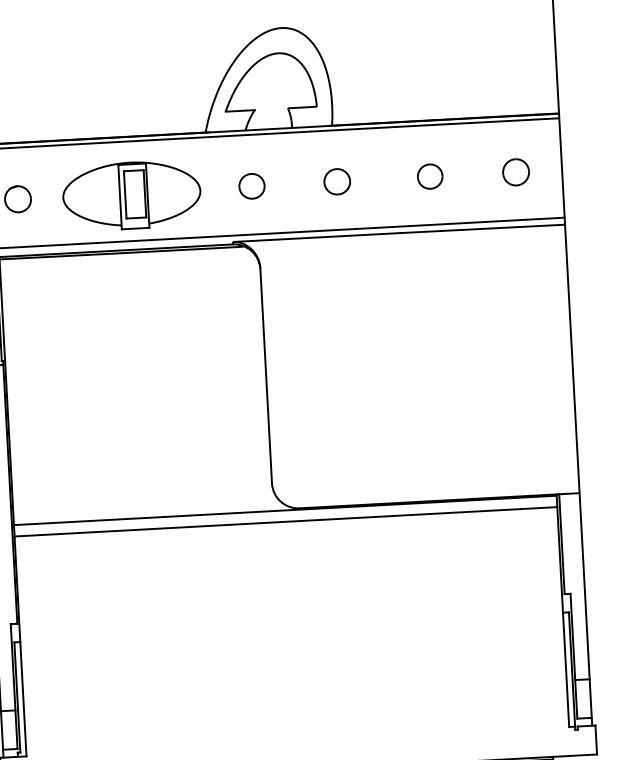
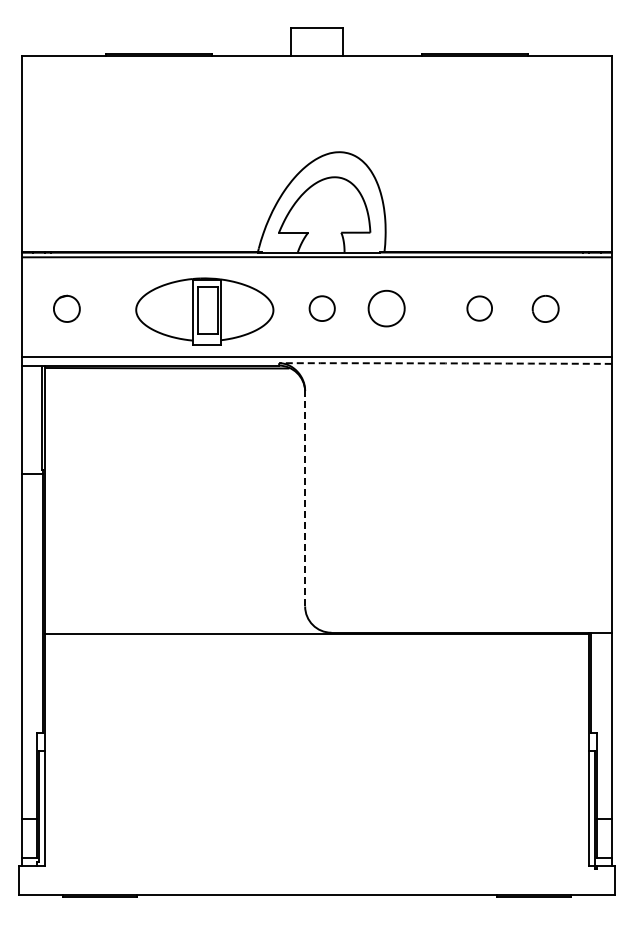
part: (515, 171) -> (545, 308), moved
part: (337, 181) -> (386, 308), size x1.4
part: (251, 186) -> (321, 308), moved
part: (131, 195) -> (204, 311), moved
arc: (399, 233) -> (445, 363), solid -> dashed
line: (266, 375) -> (305, 498), solid -> dashed
line: (285, 521) -> (316, 645), removed

